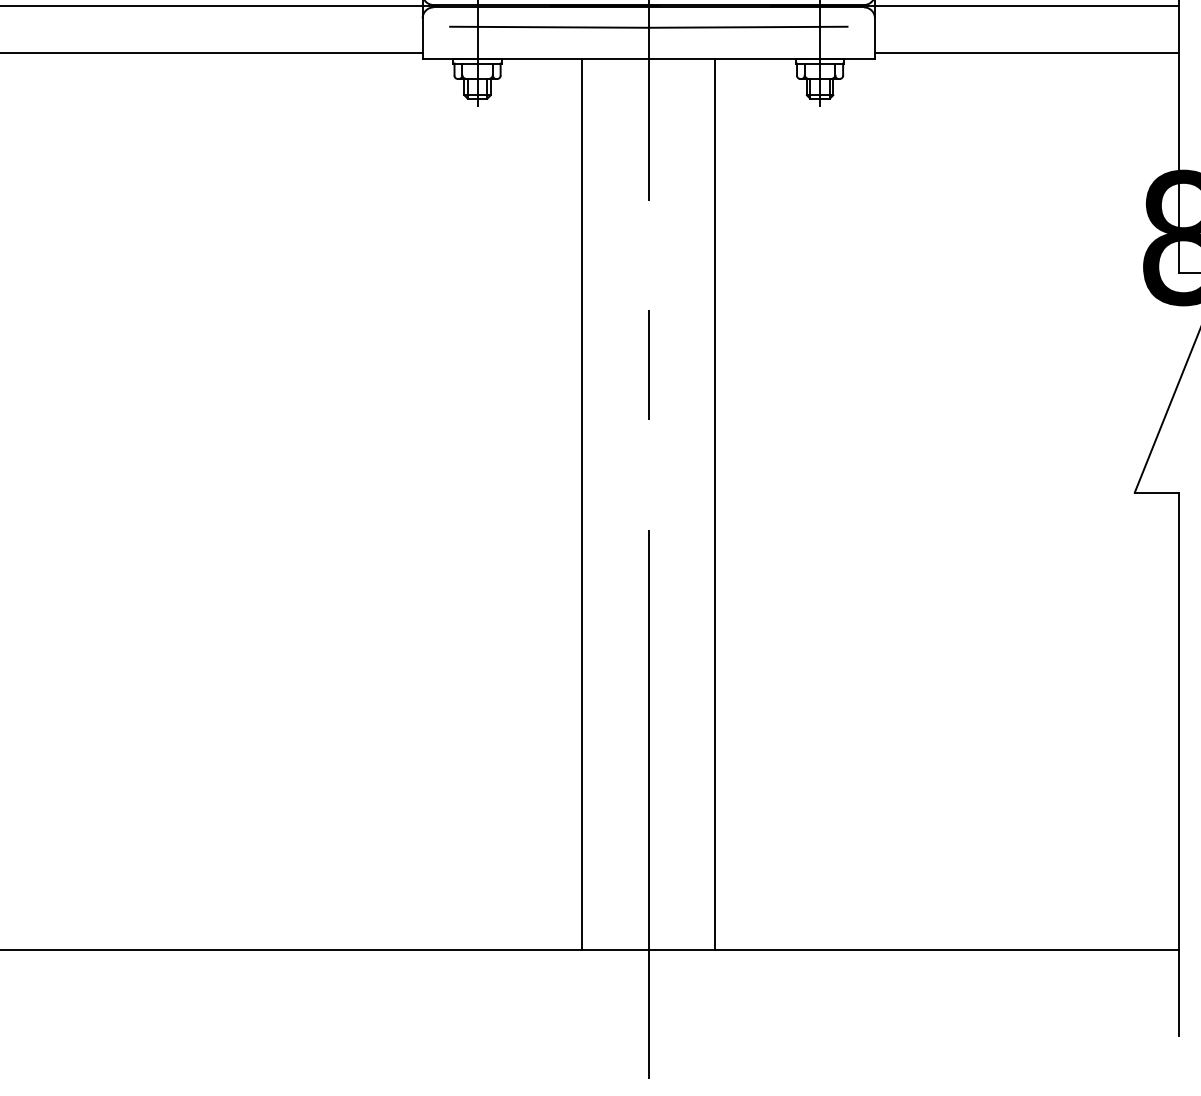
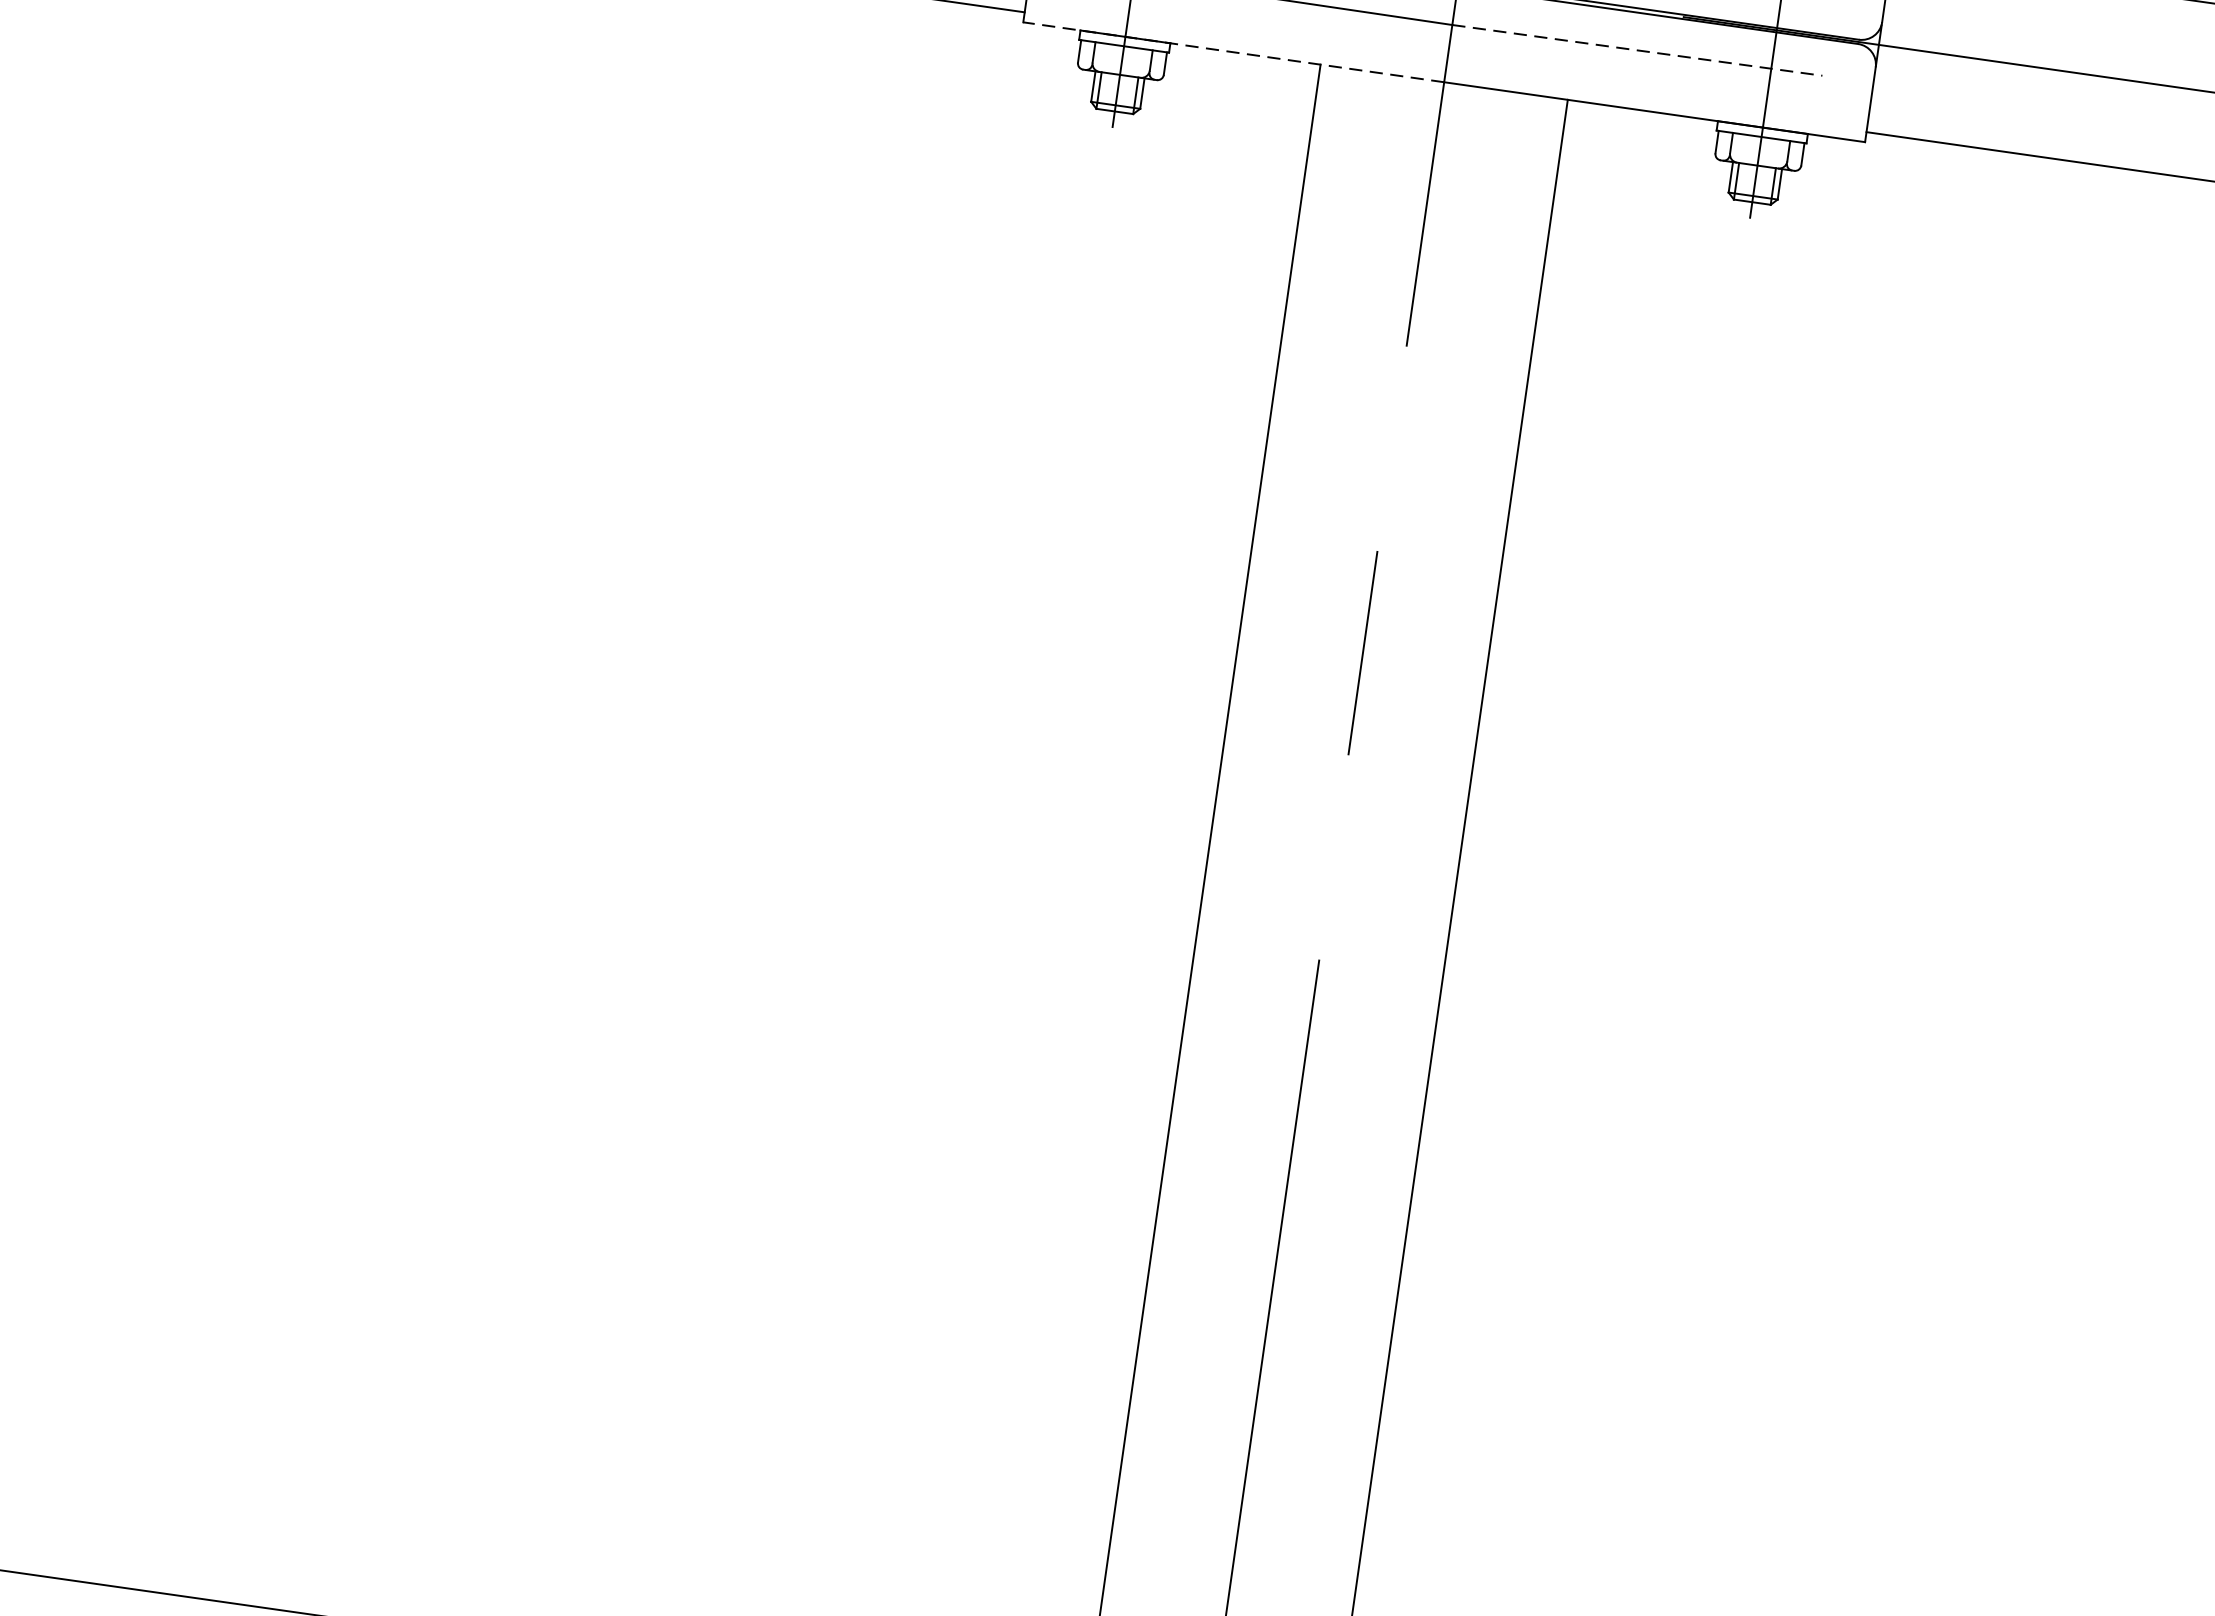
line: (748, 27) -> (1637, 50), solid -> dashed
line: (535, 58) -> (1233, 52), solid -> dashed

